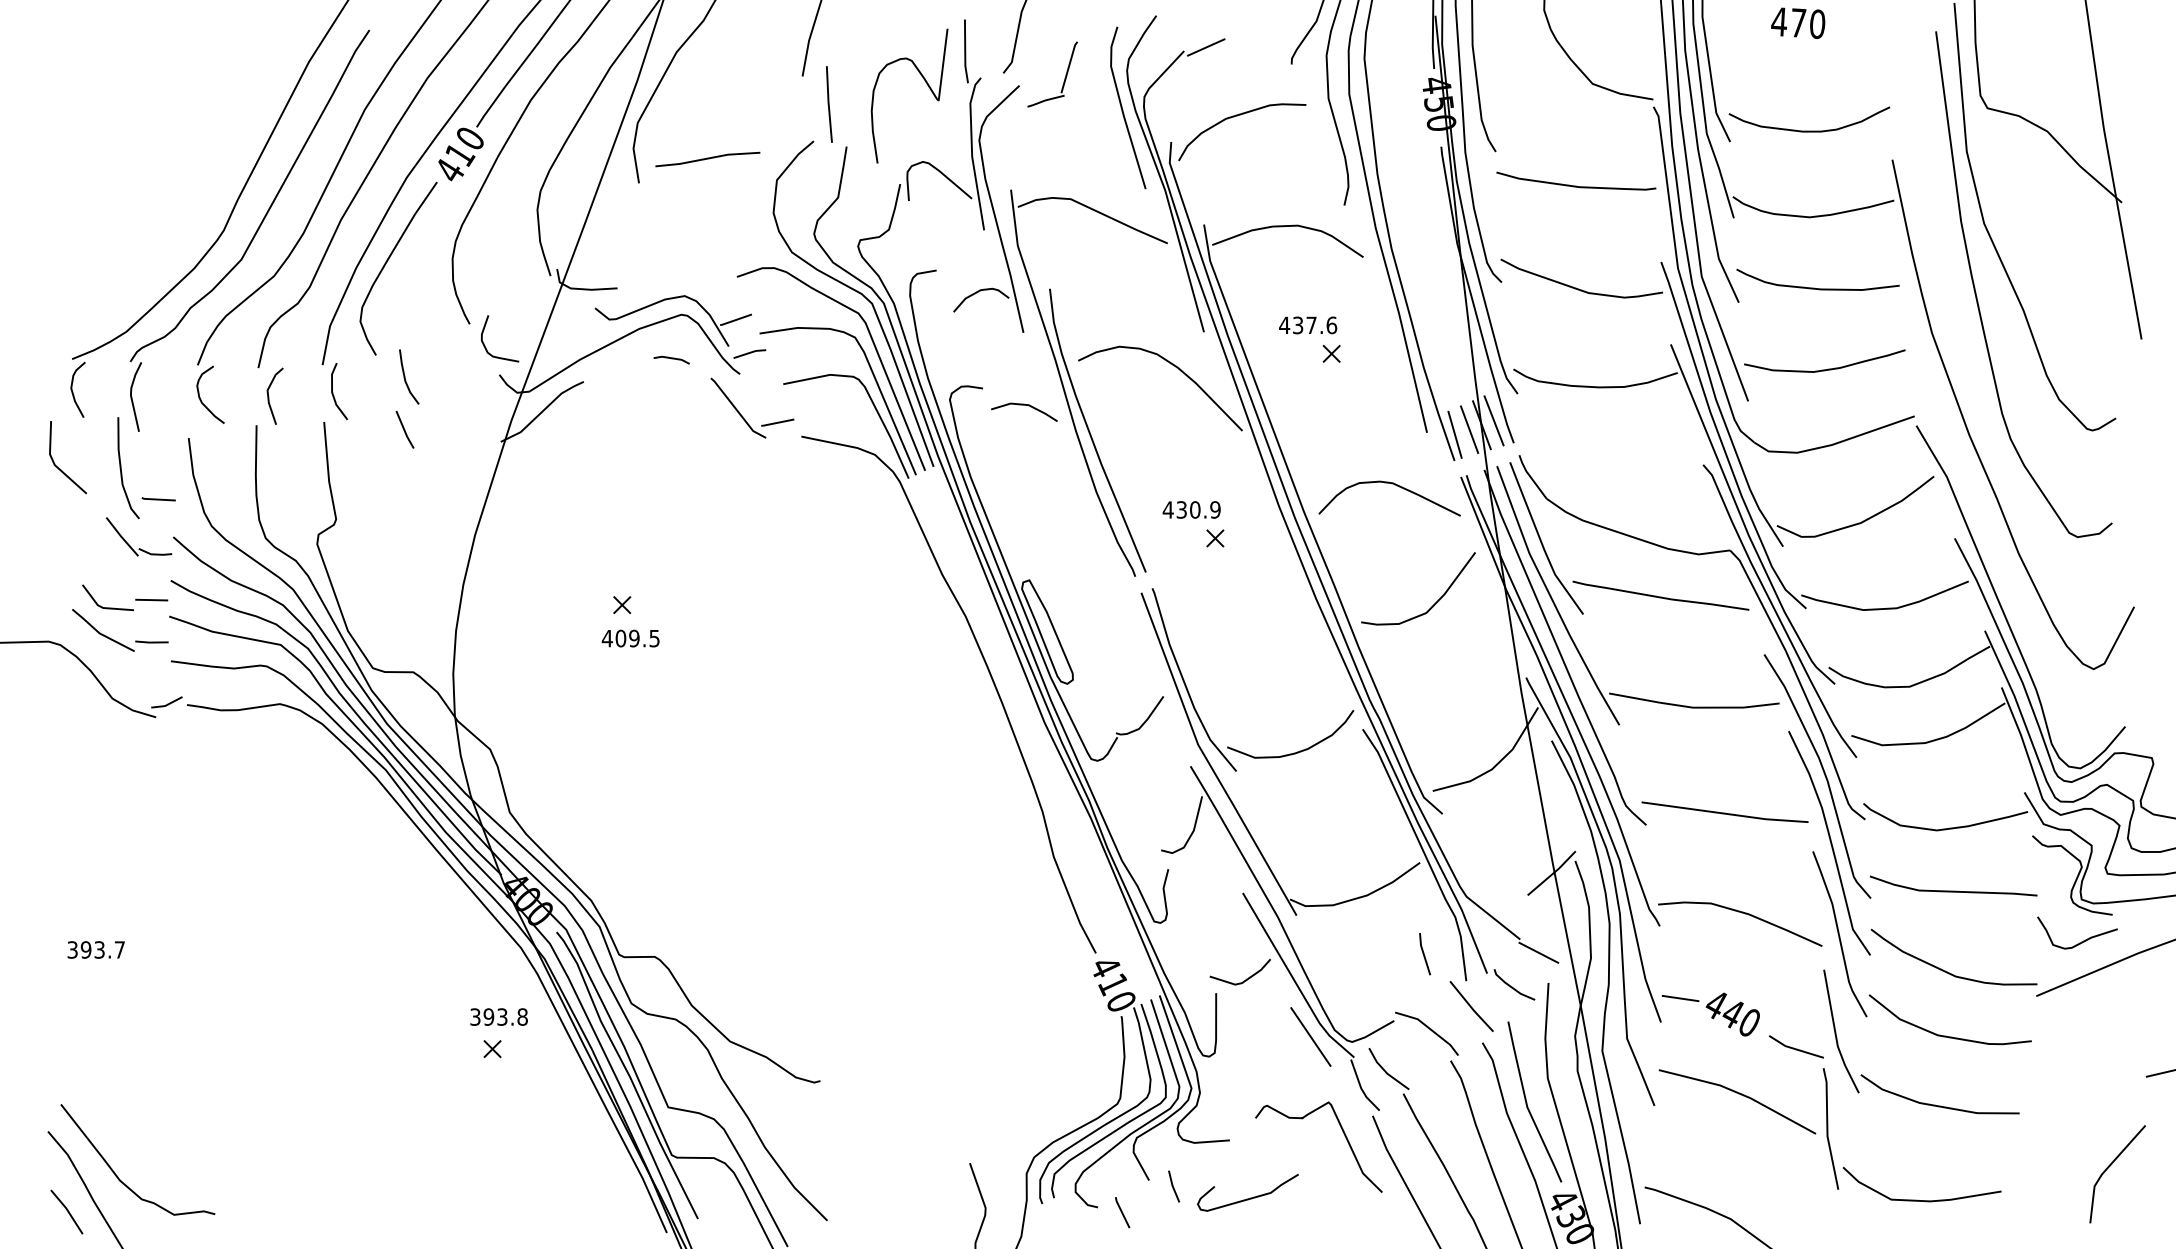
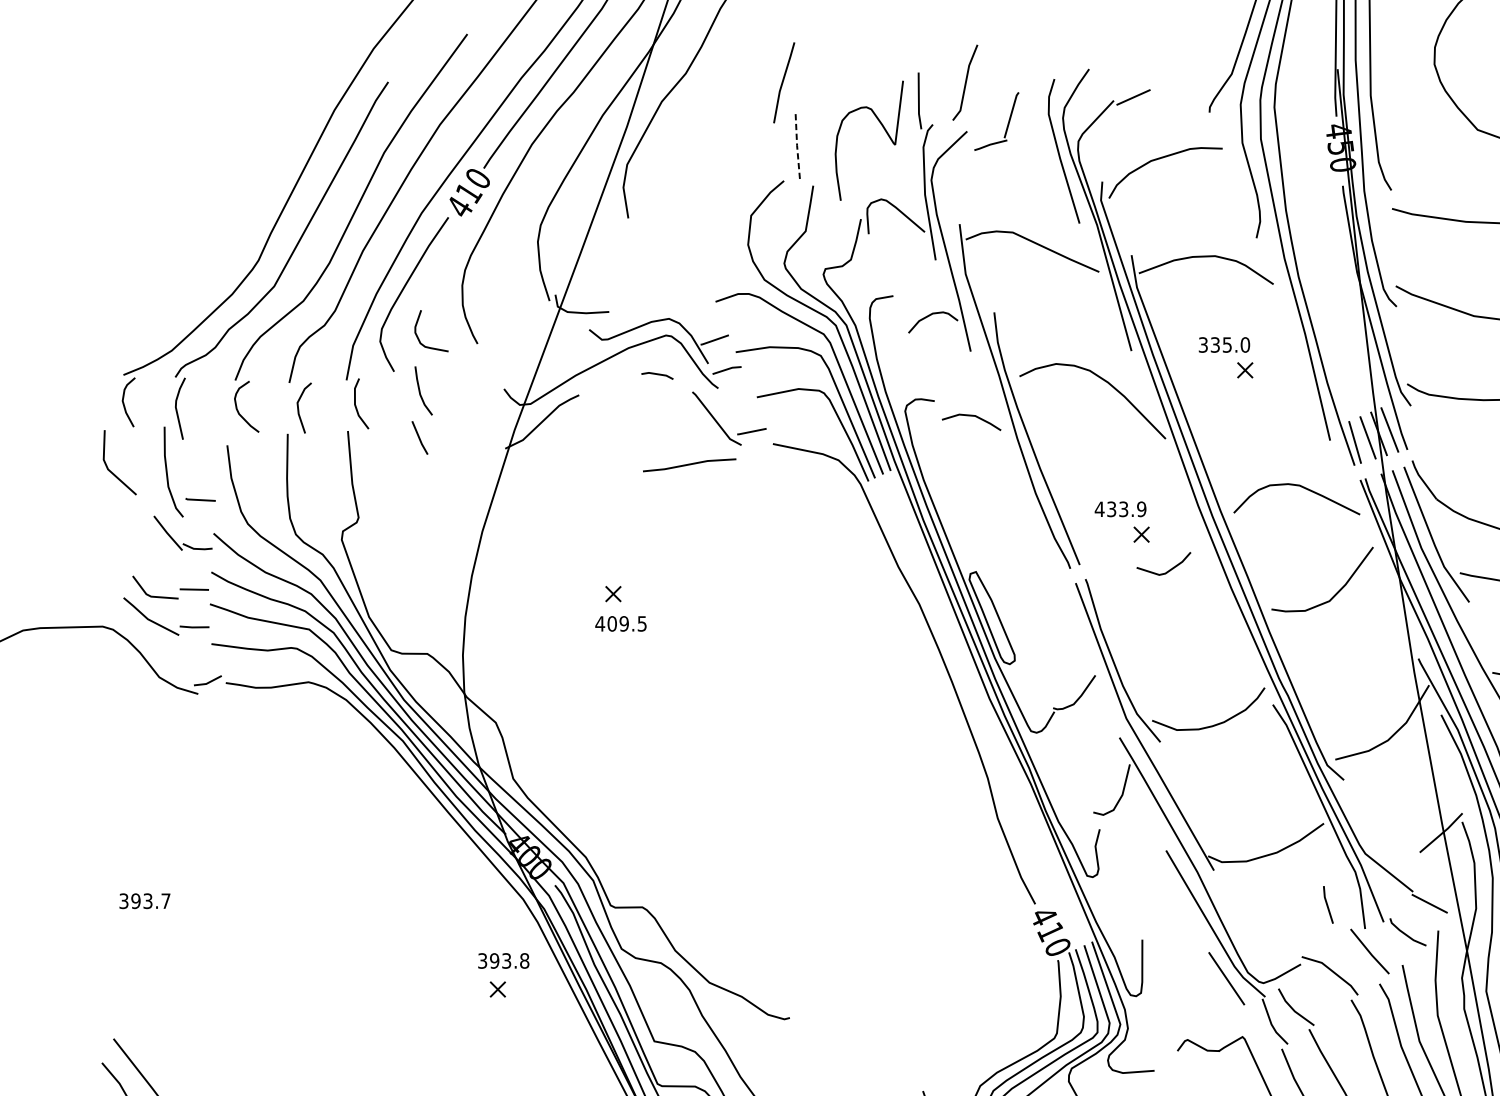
line: (828, 104) -> (797, 148), solid -> dashed
line: (707, 159) -> (689, 465), moved
text: (1308, 325) -> (1224, 345), 437.6 -> 335.0
curve: (485, 345) -> (418, 337), moved
text: (1195, 509) -> (1123, 508), 430.9 -> 433.9
curve: (1246, 978) -> (1169, 569), moved

